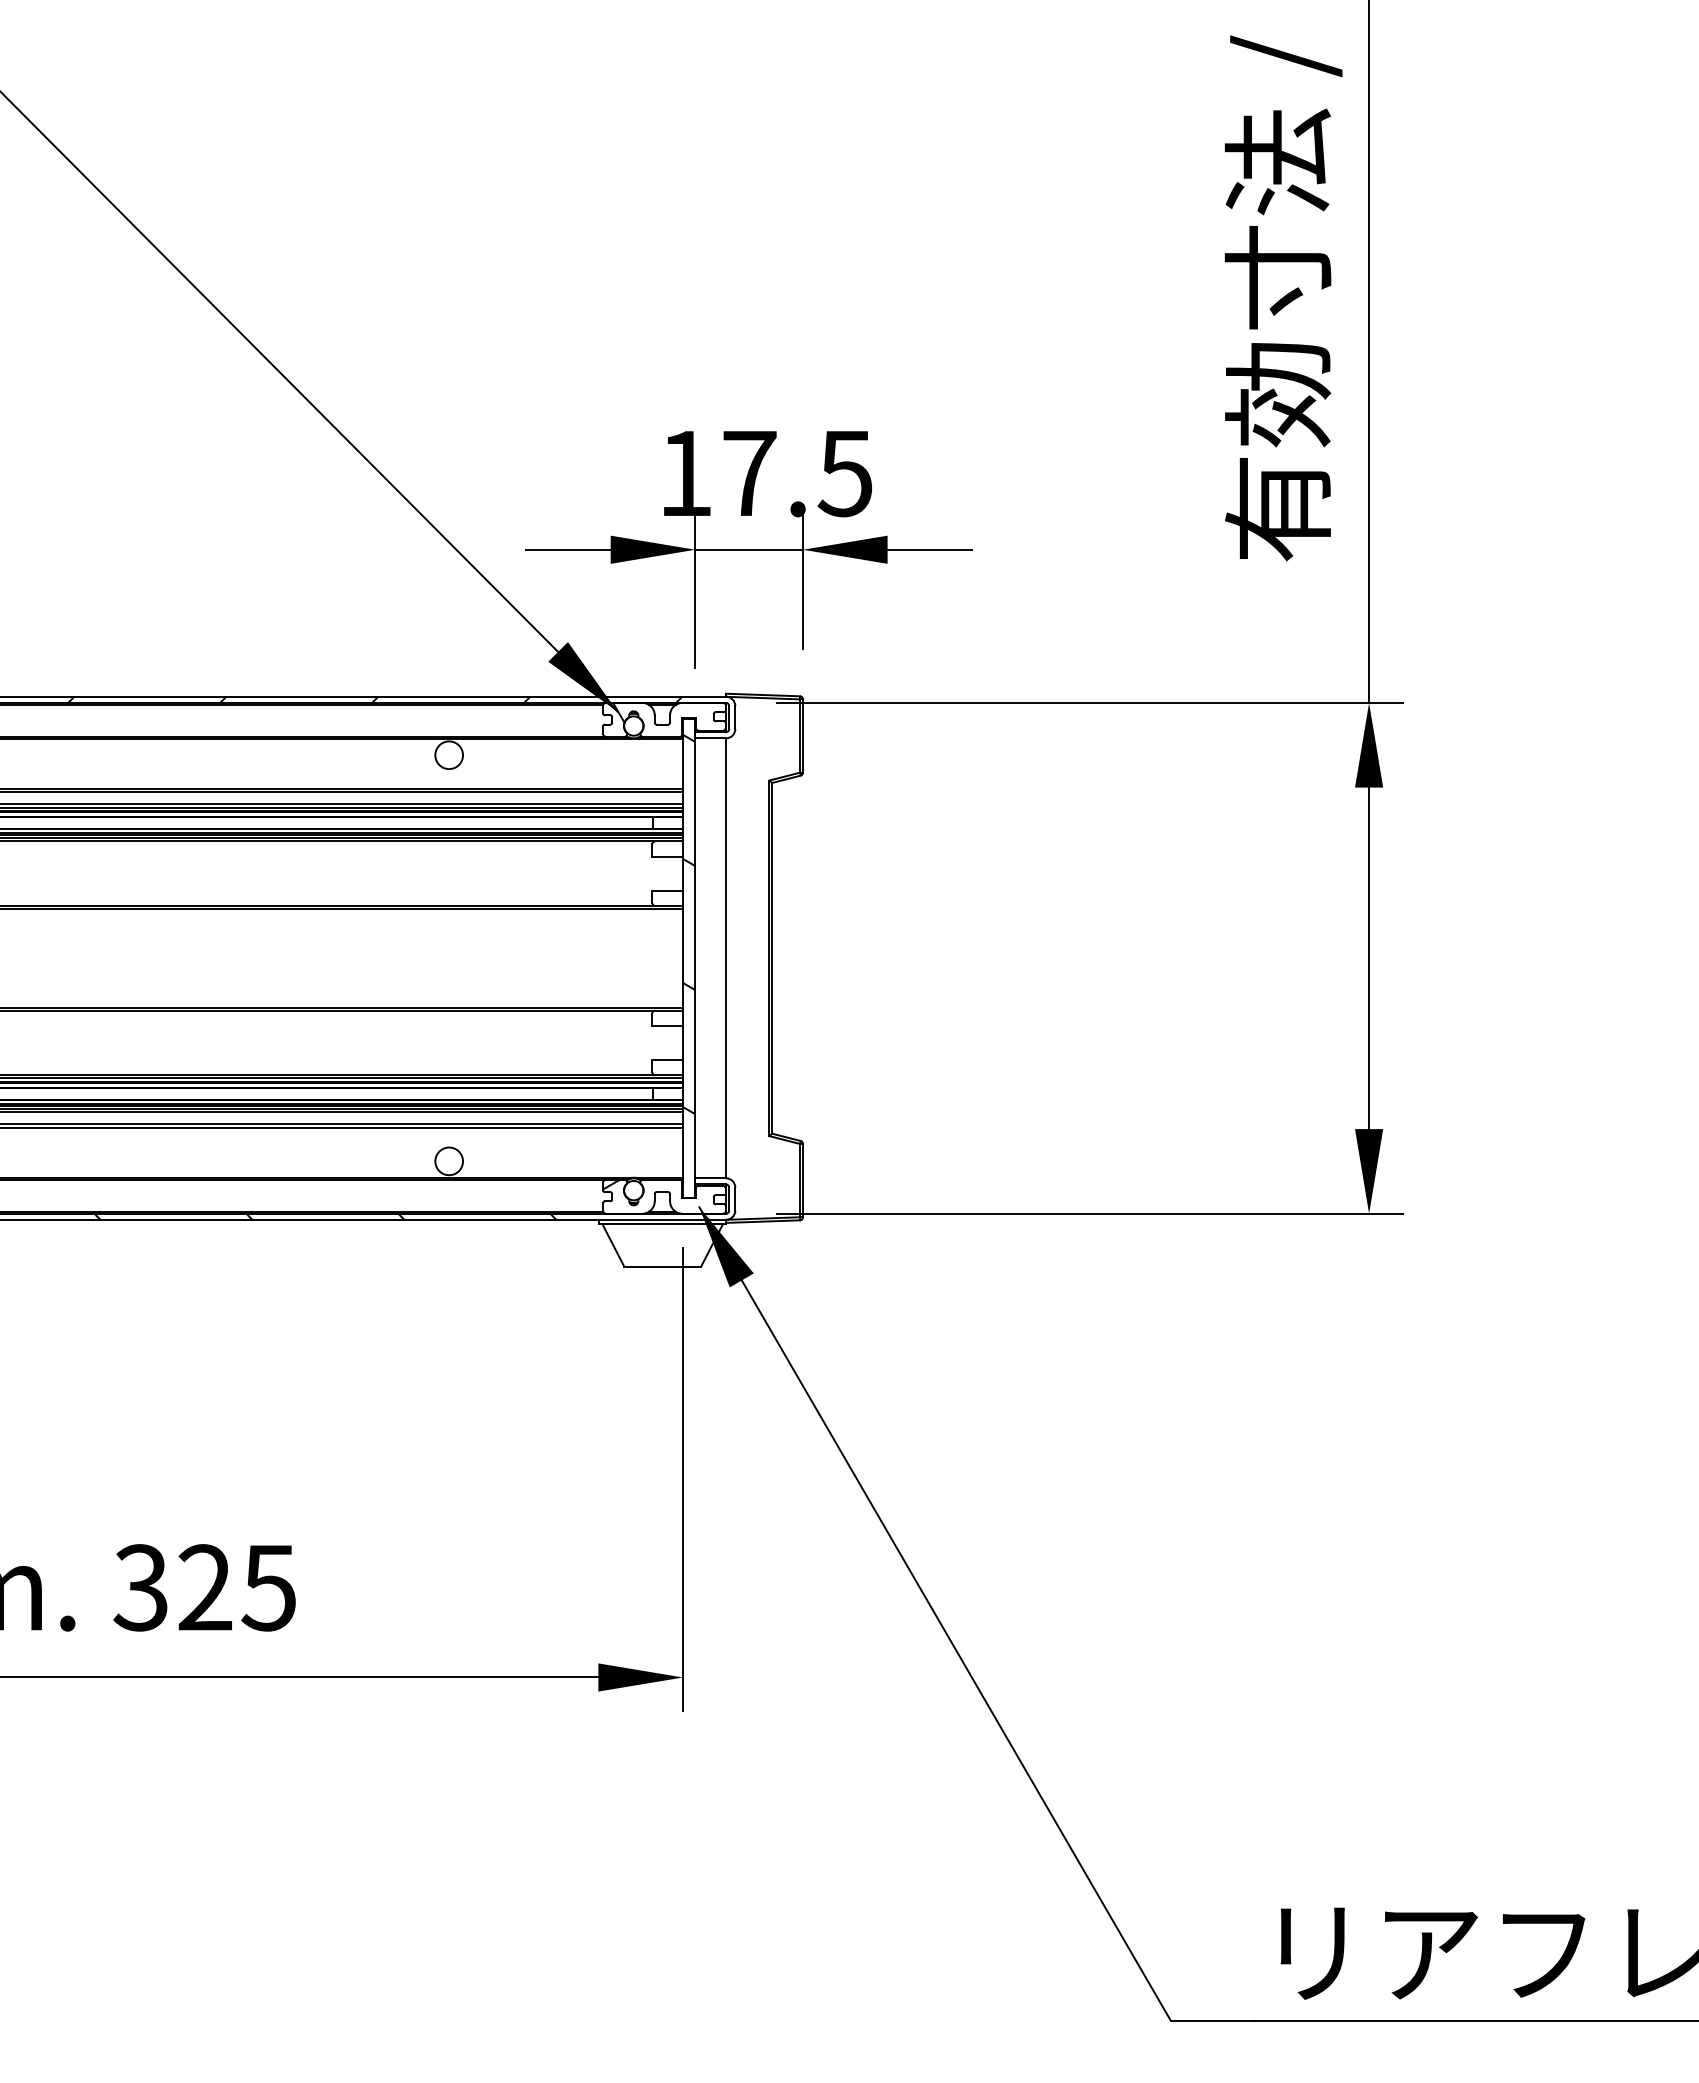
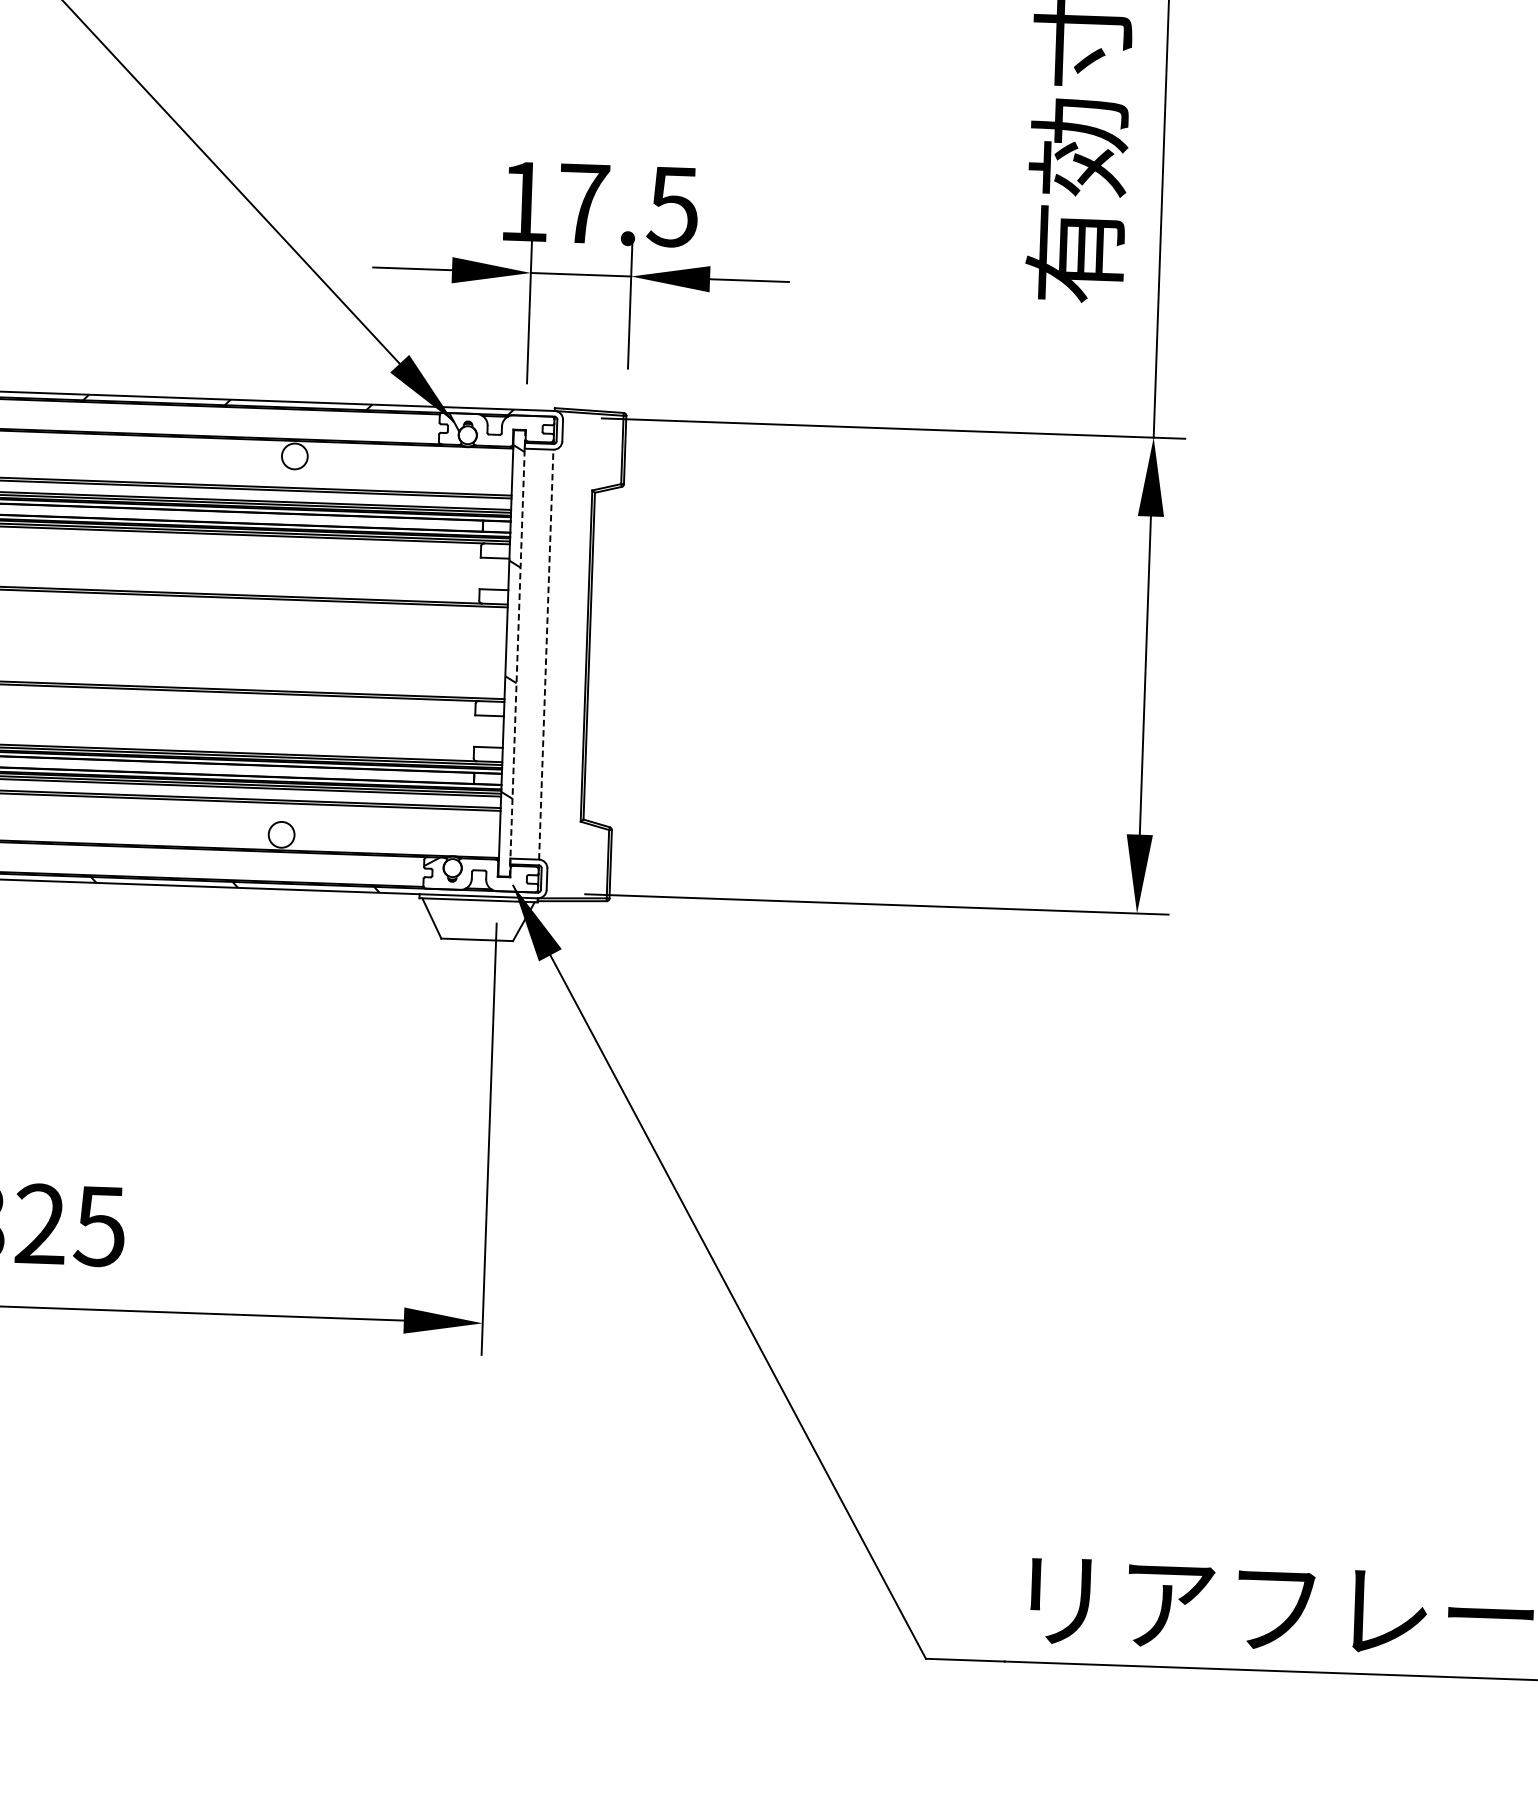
line: (695, 957) -> (517, 652), solid -> dashed
line: (726, 958) -> (546, 654), solid -> dashed

